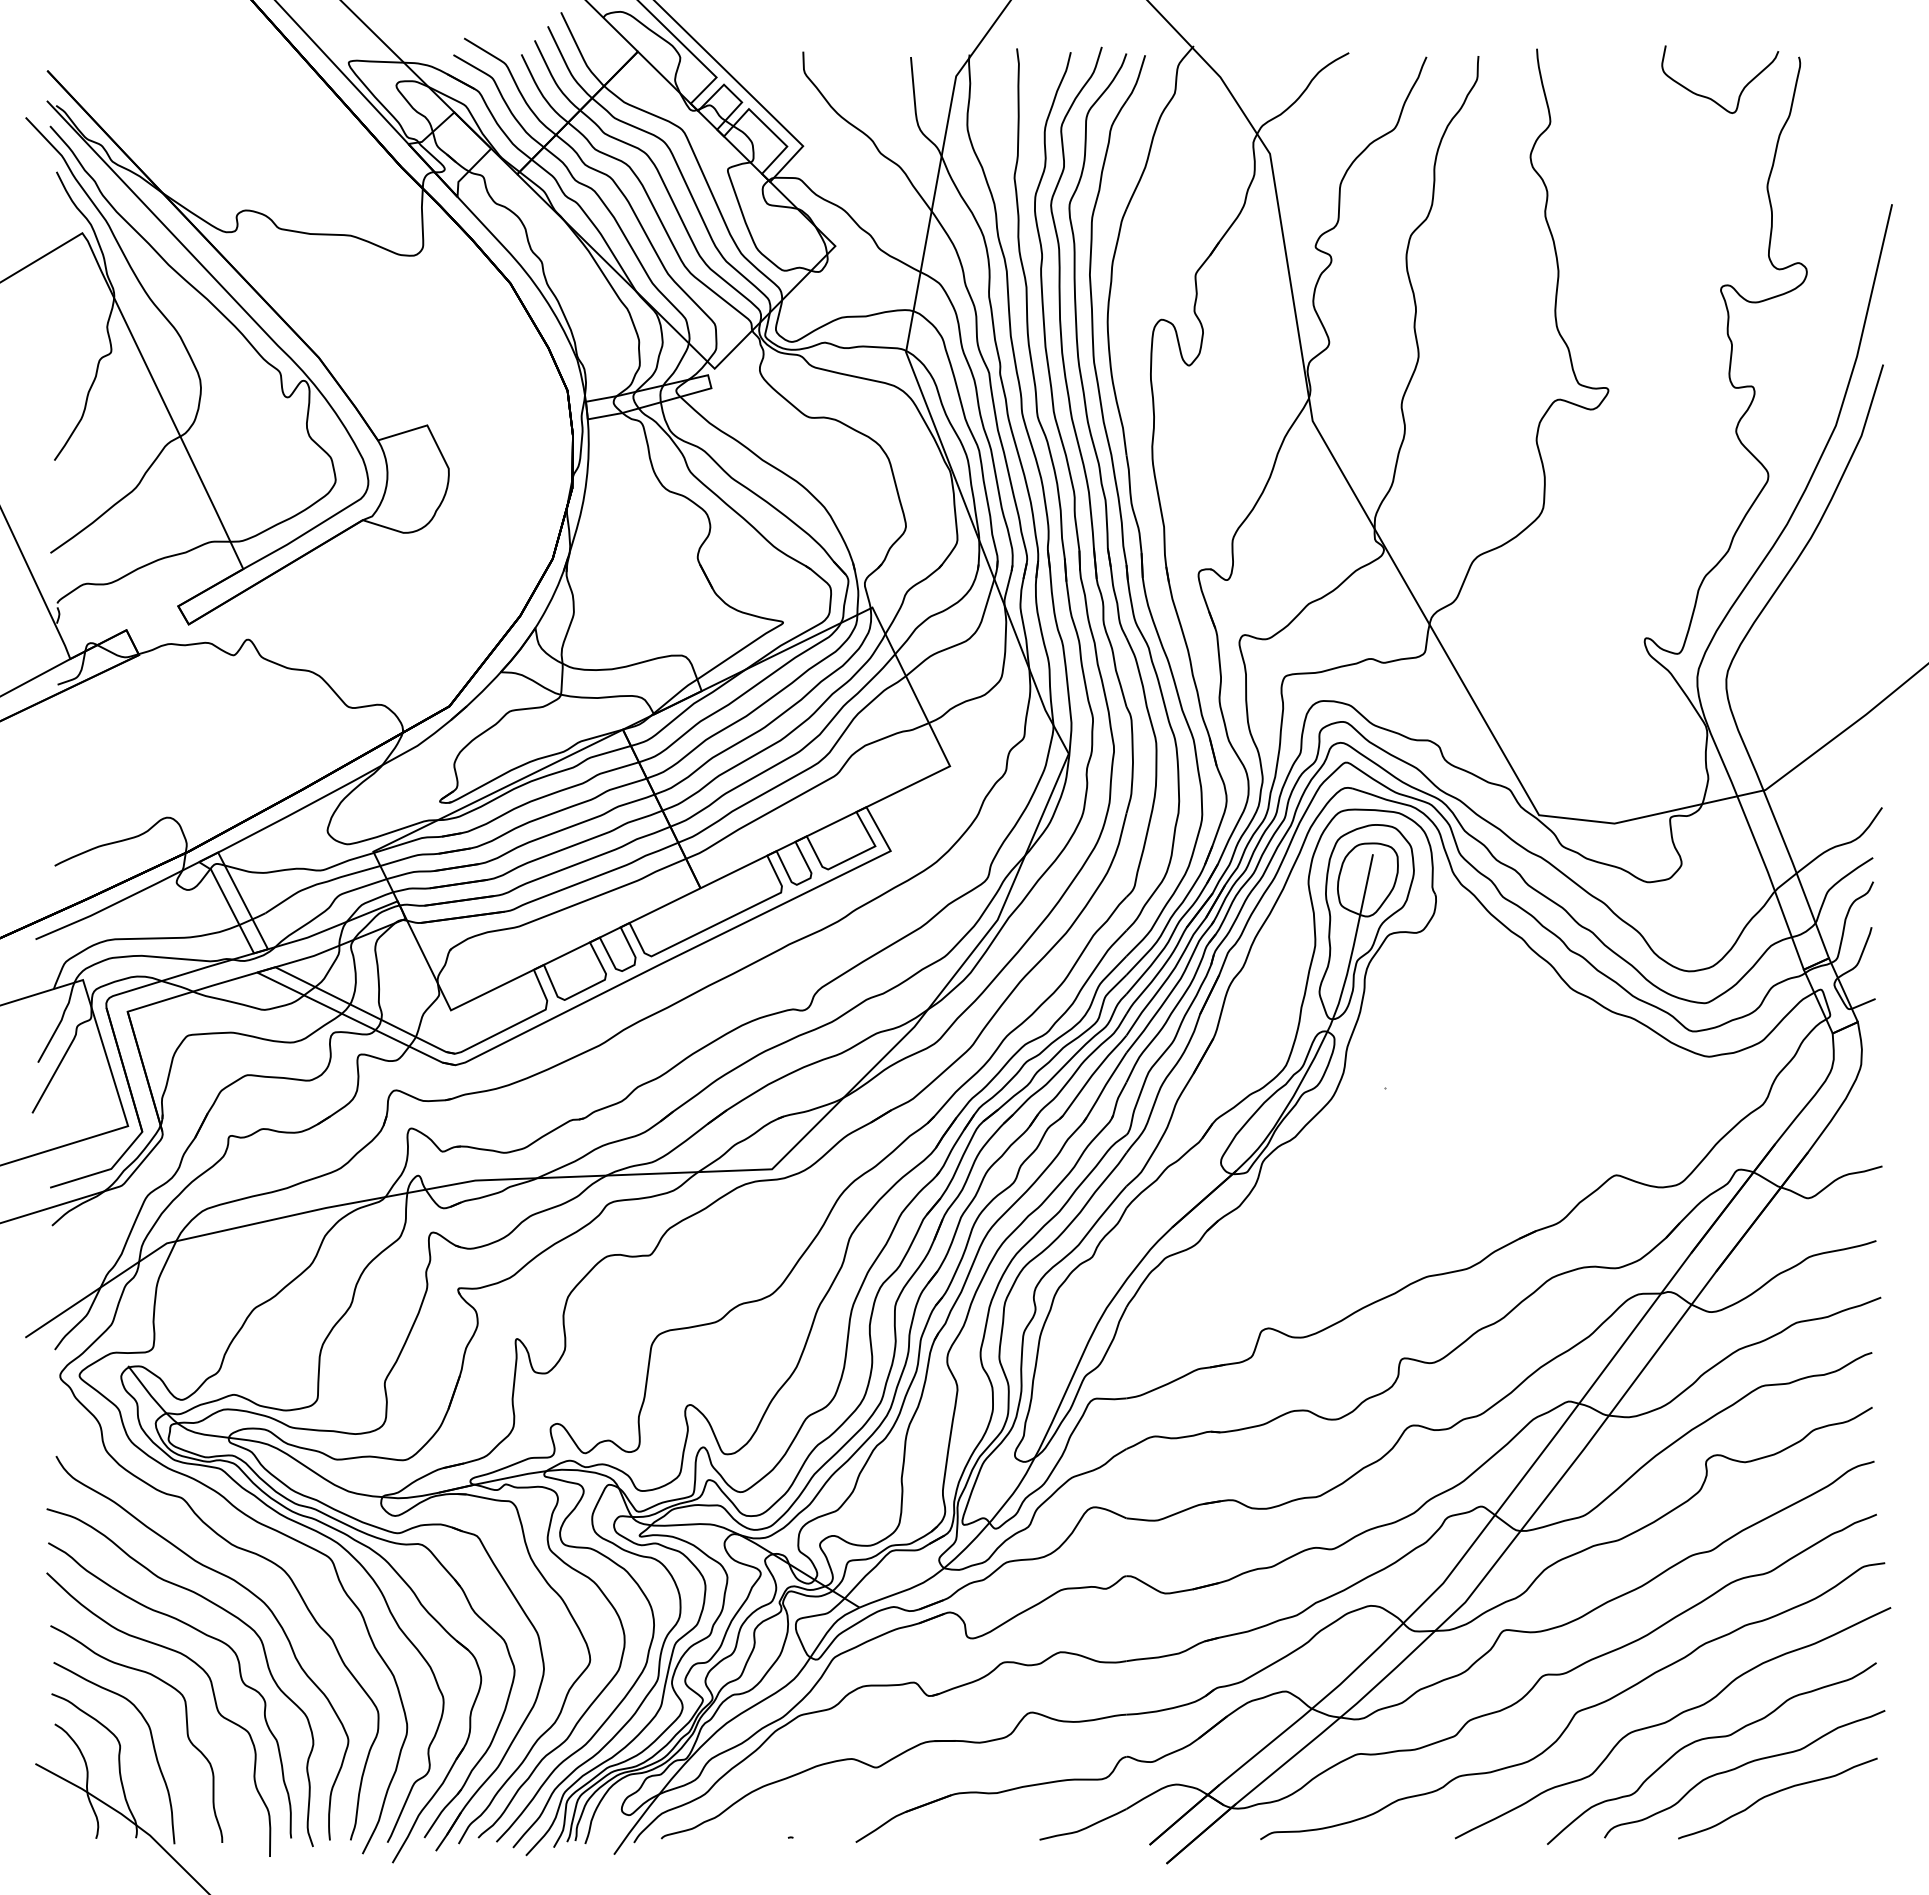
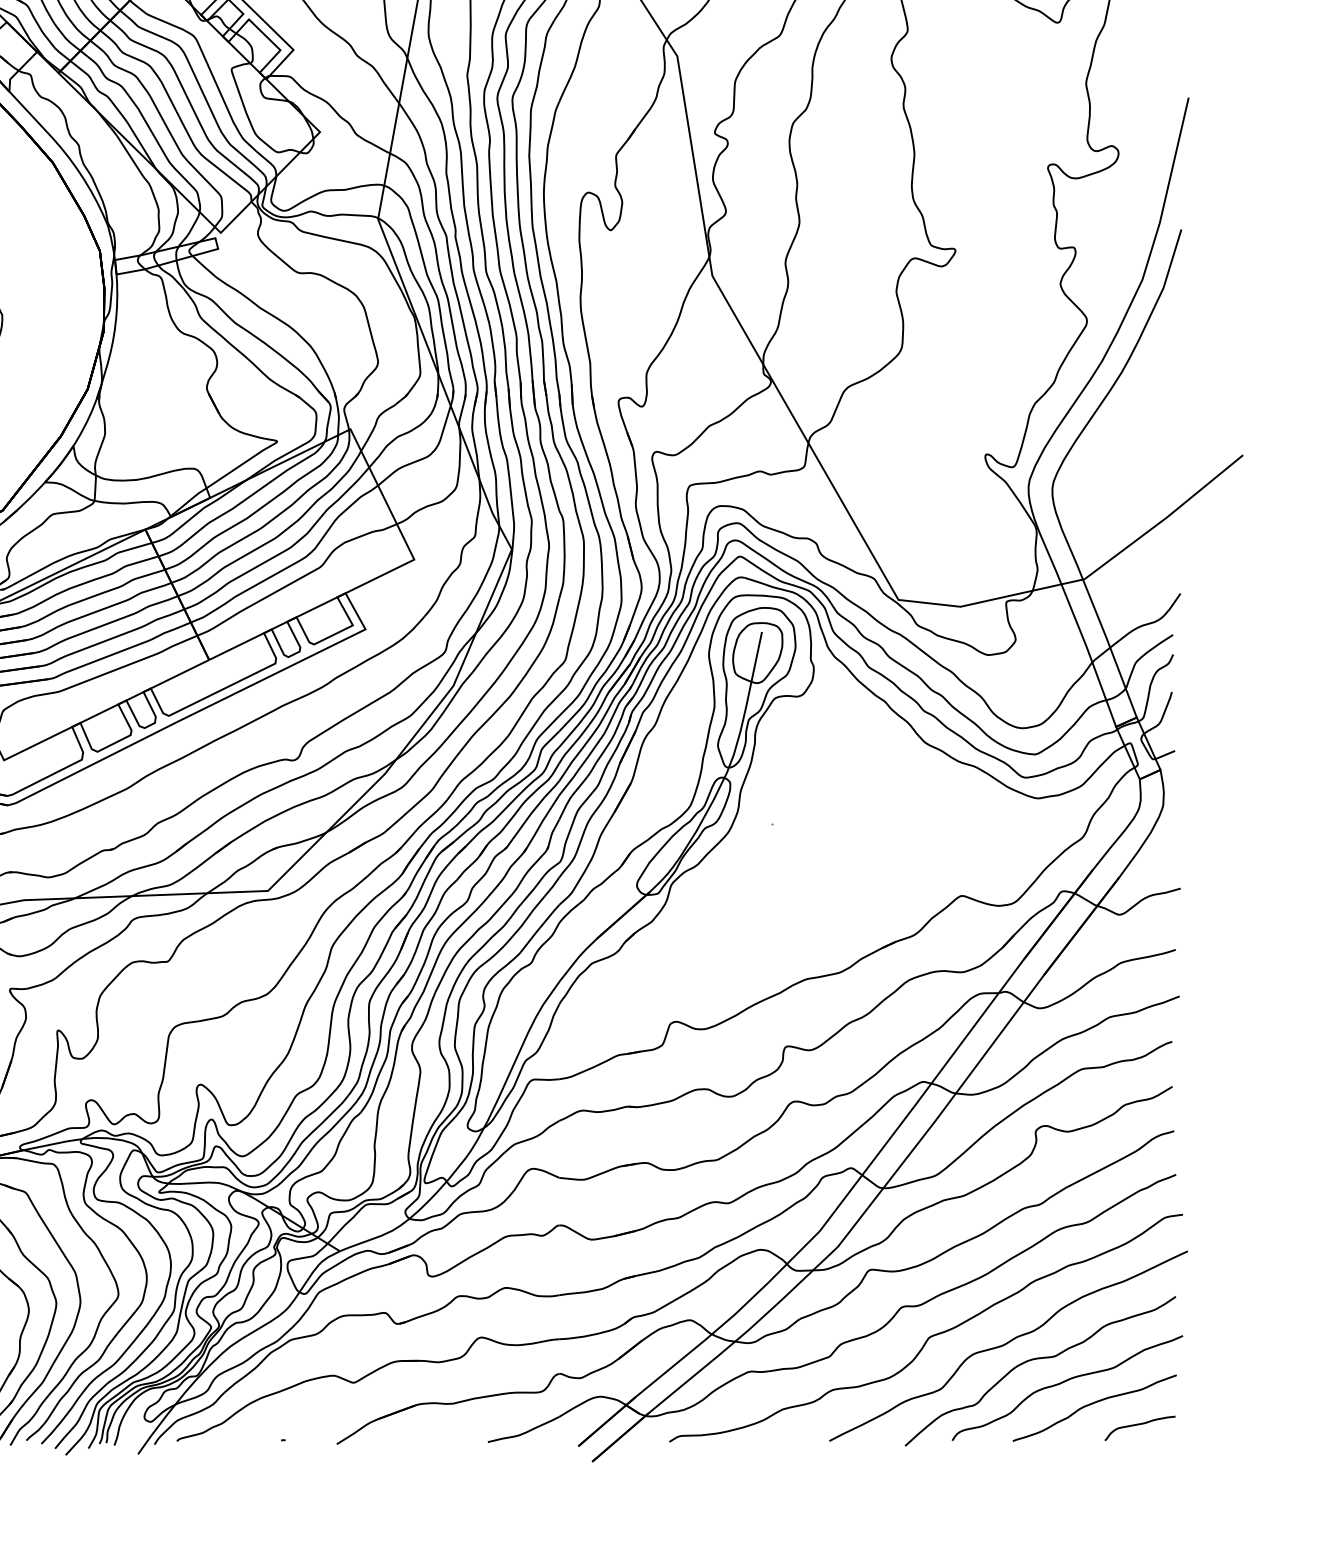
curve: (1831, 1819) -> (1138, 1425), added

